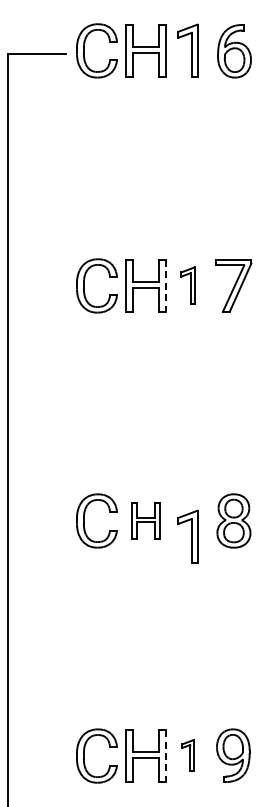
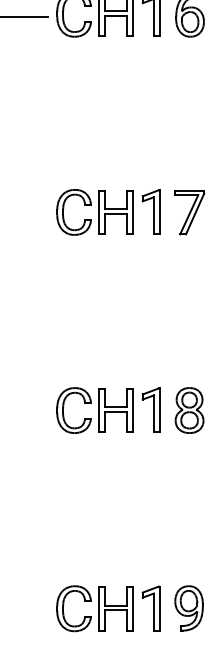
line: (166, 285) -> (132, 212), dashed -> solid
part: (187, 285) -> (150, 212), size x1.43
part: (145, 520) -> (115, 410), size x1.43
part: (187, 536) -> (150, 410), moved
part: (187, 755) -> (150, 608), size x1.67
line: (166, 756) -> (132, 609), dashed -> solid

